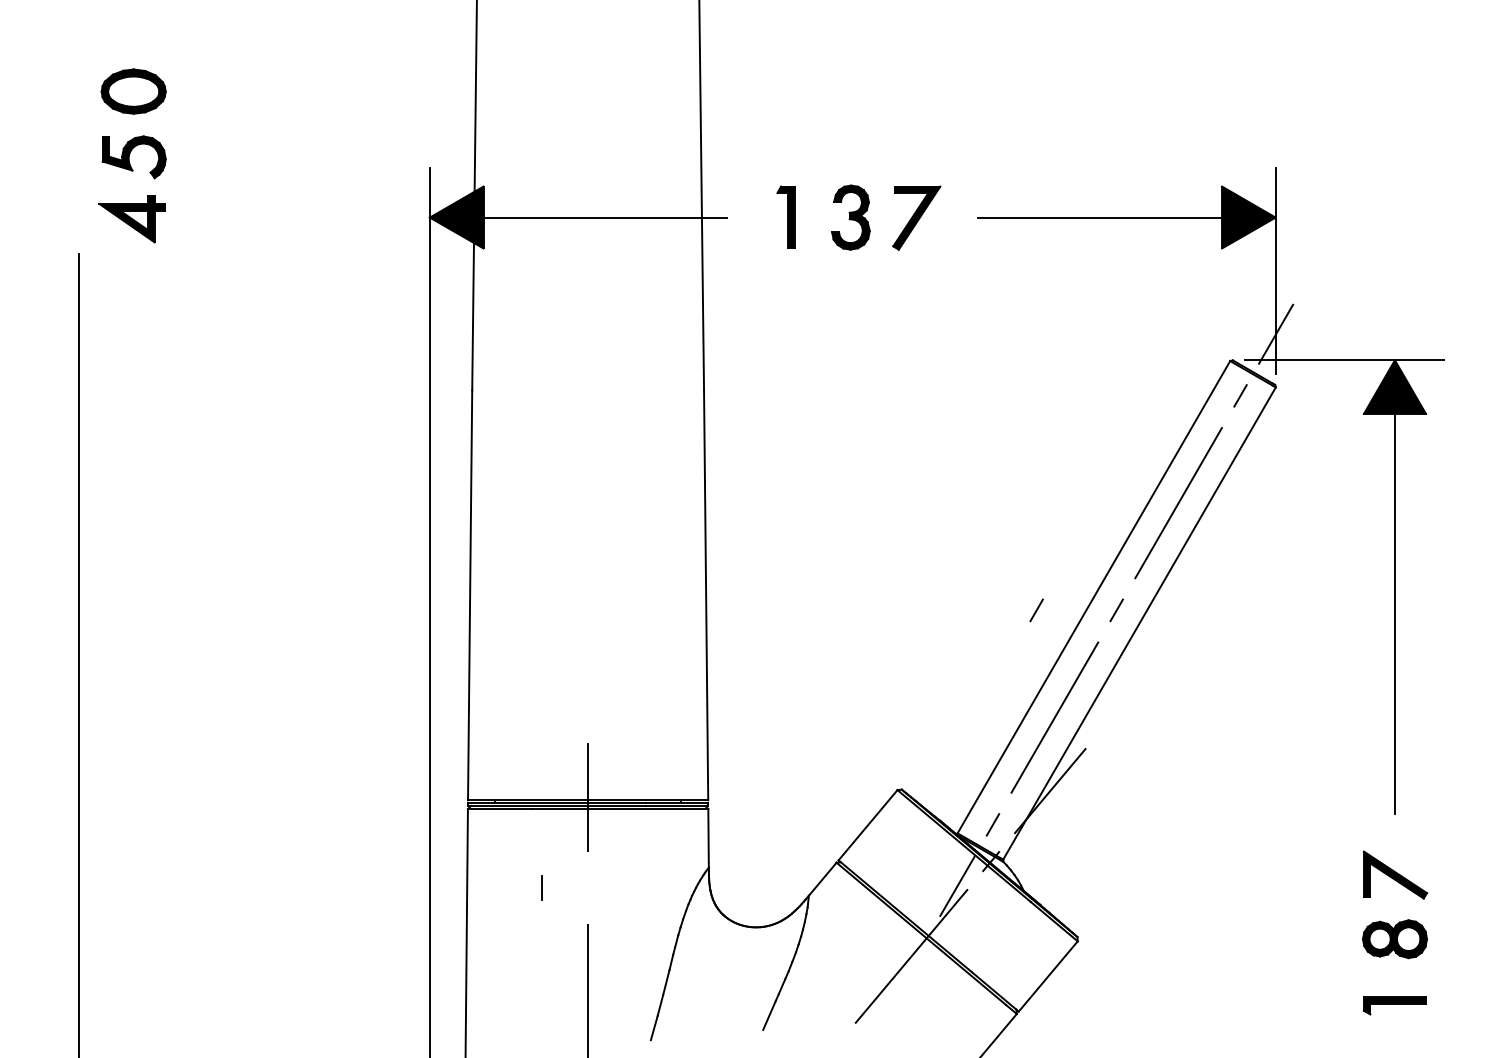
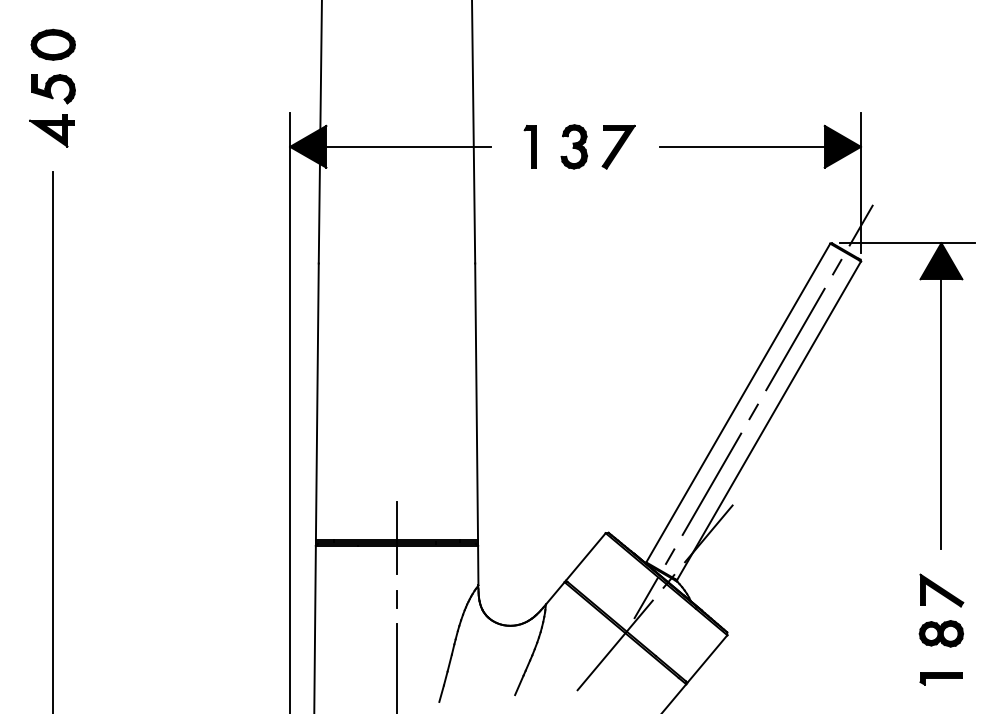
part: (132, 154) -> (52, 87), moved
line: (1036, 609) -> (699, 411), removed
line: (541, 888) -> (396, 599), moved

